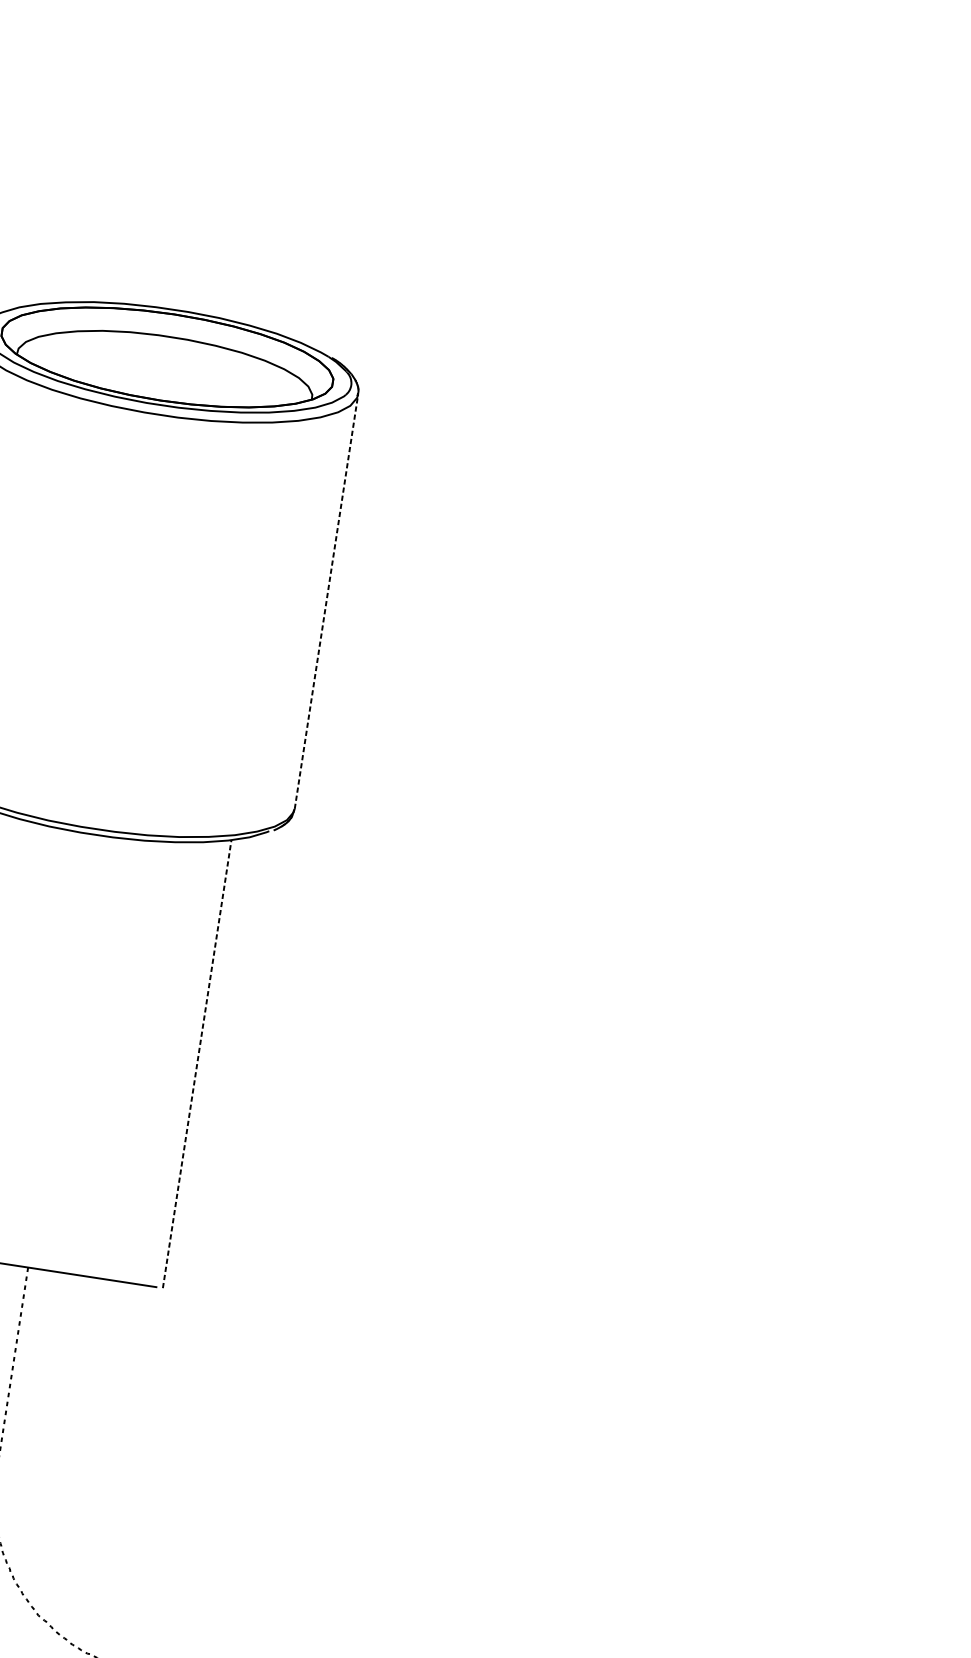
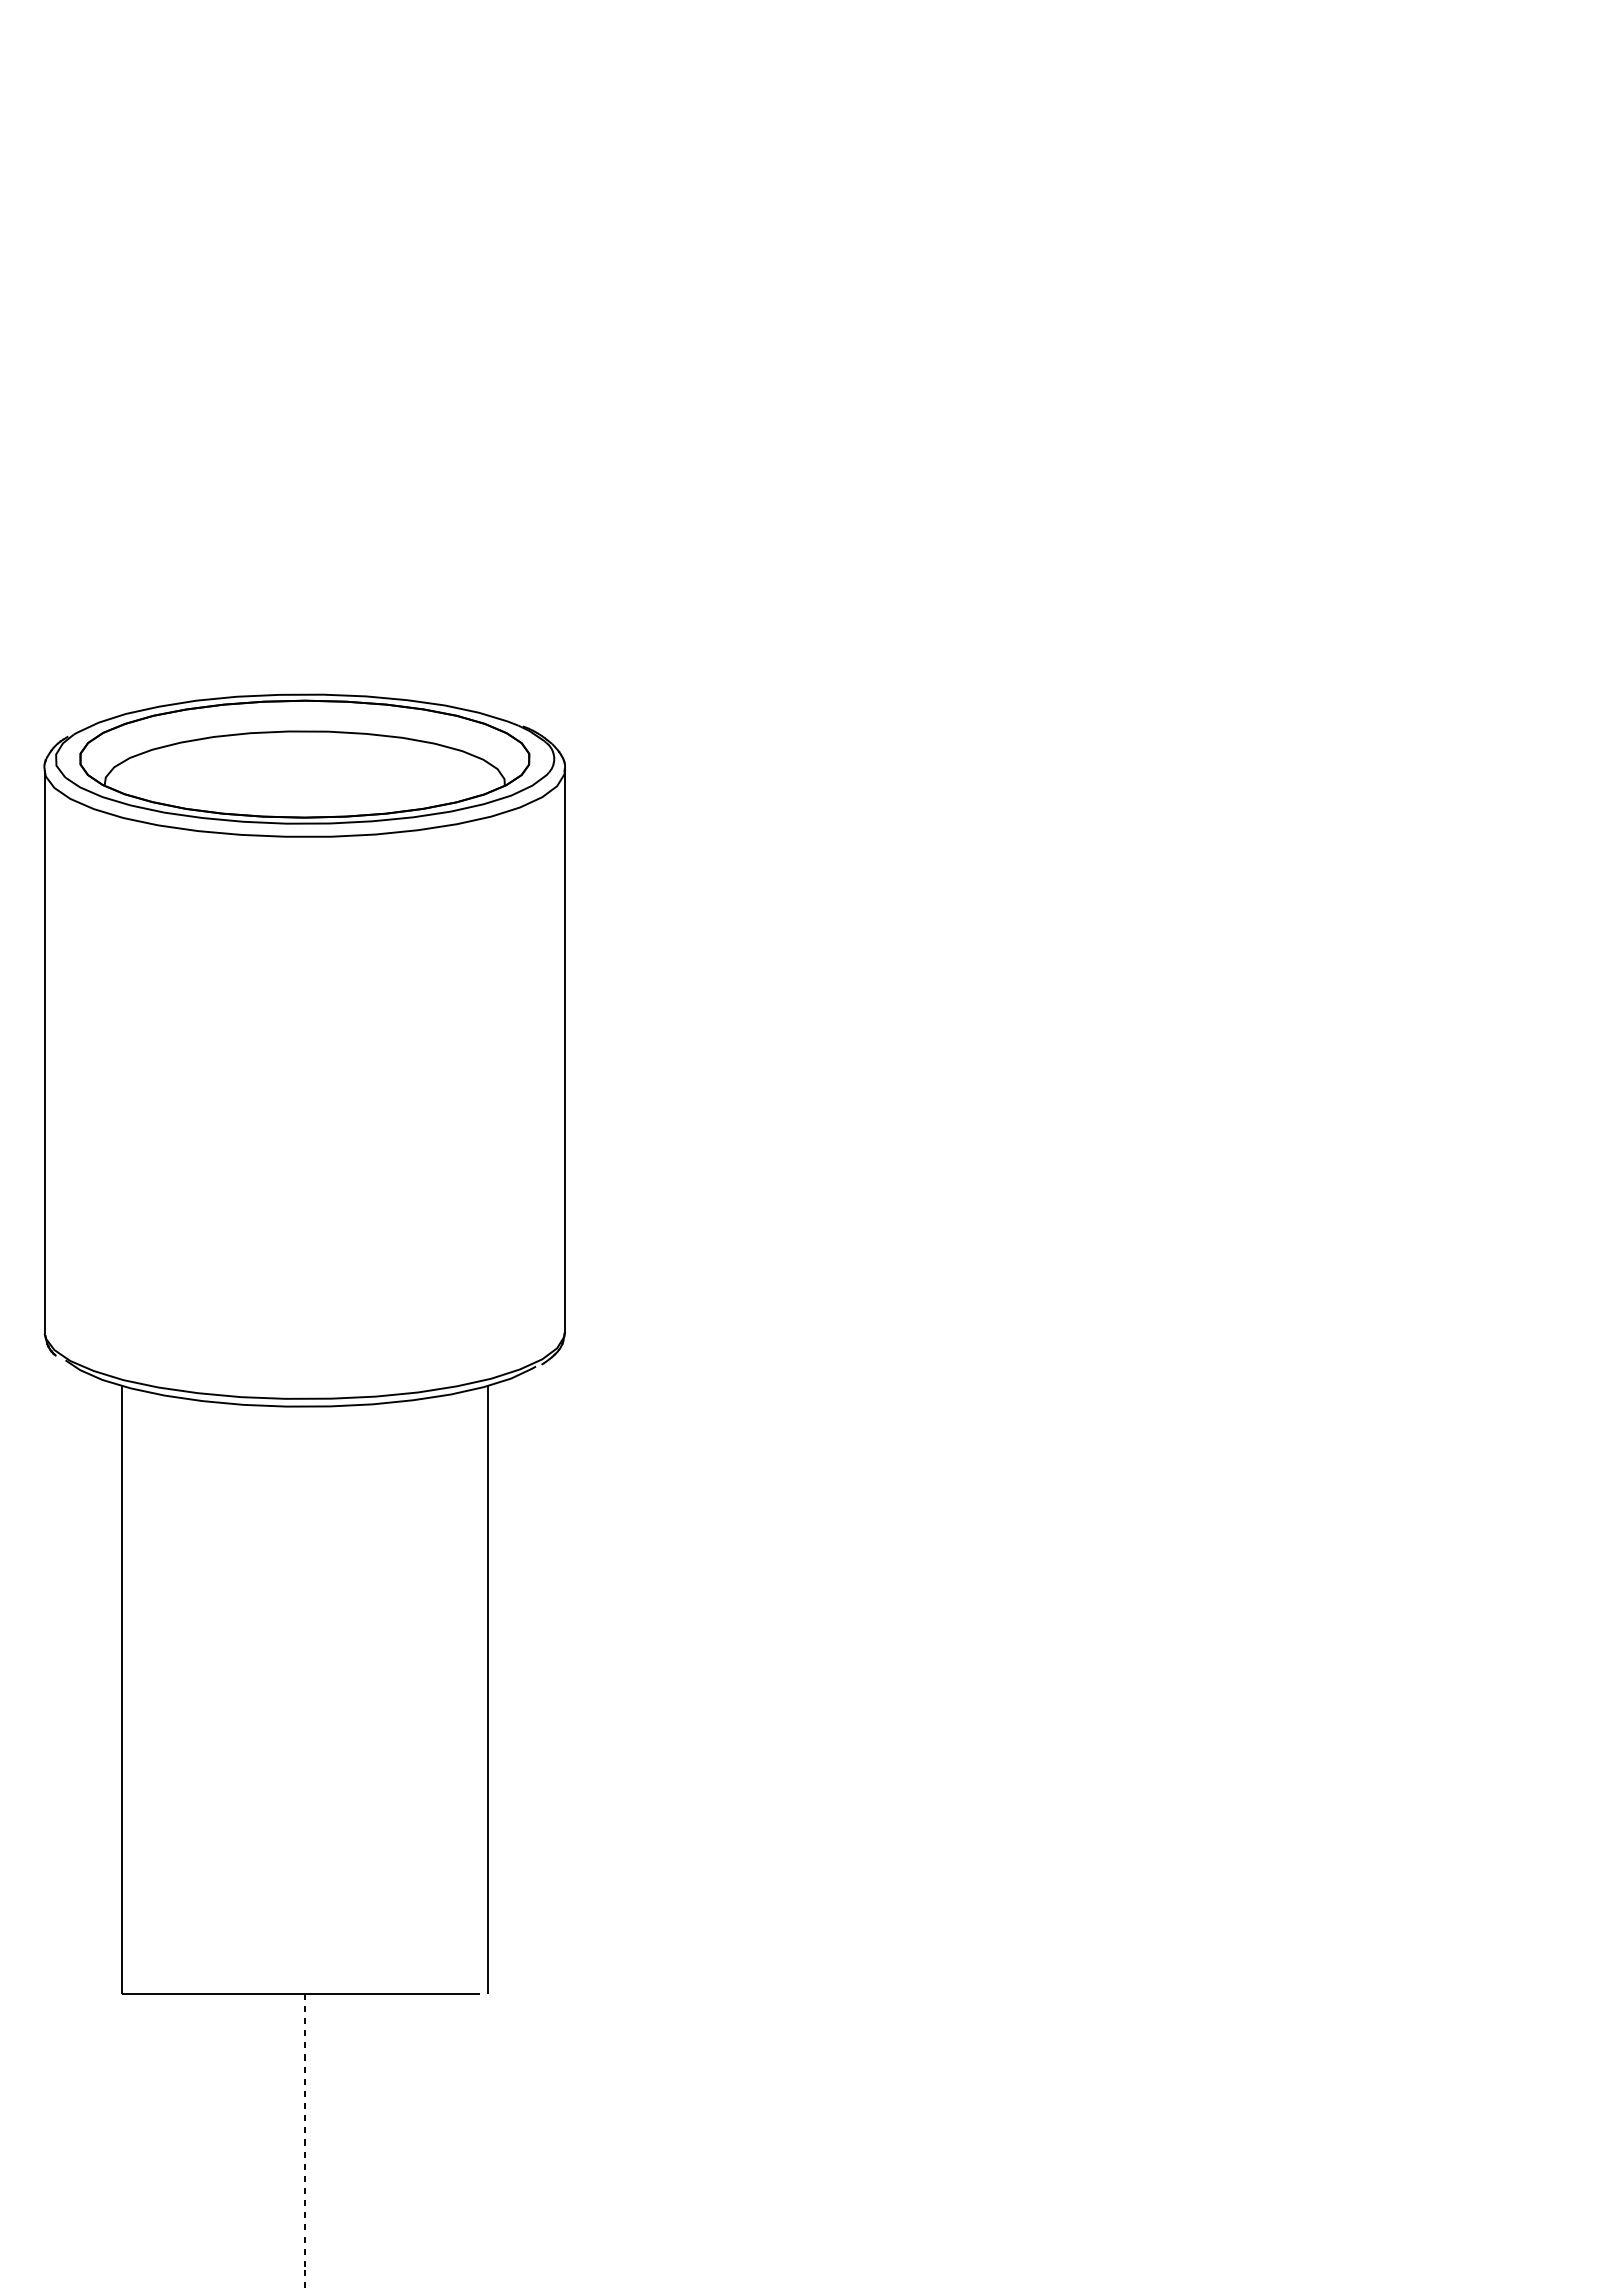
line: (326, 601) -> (565, 1050), dashed -> solid
line: (197, 1063) -> (487, 1689), dashed -> solid

